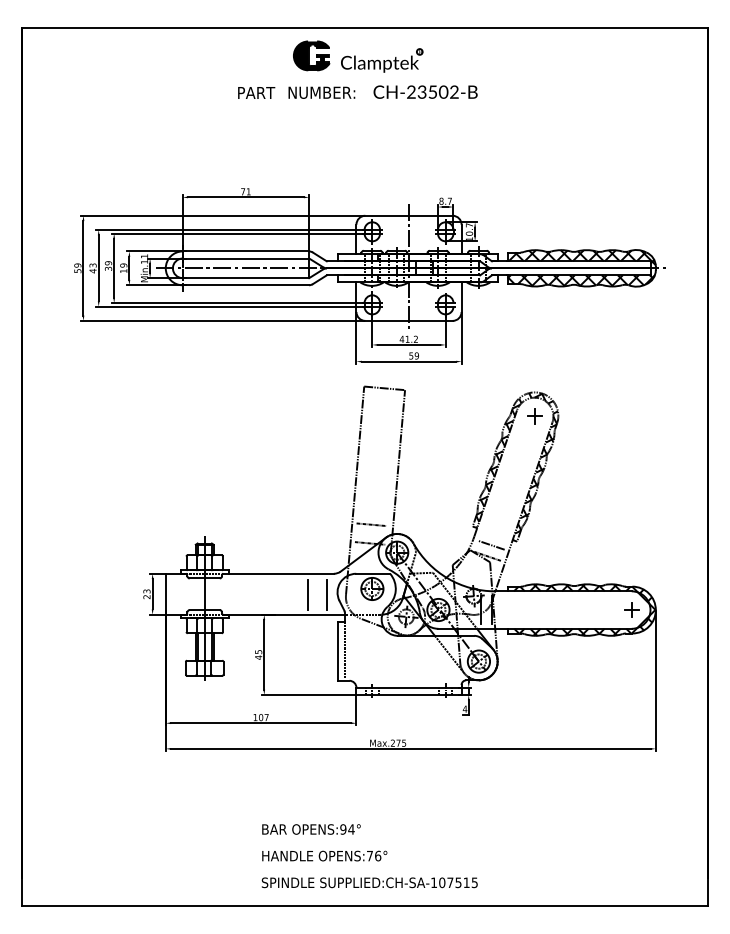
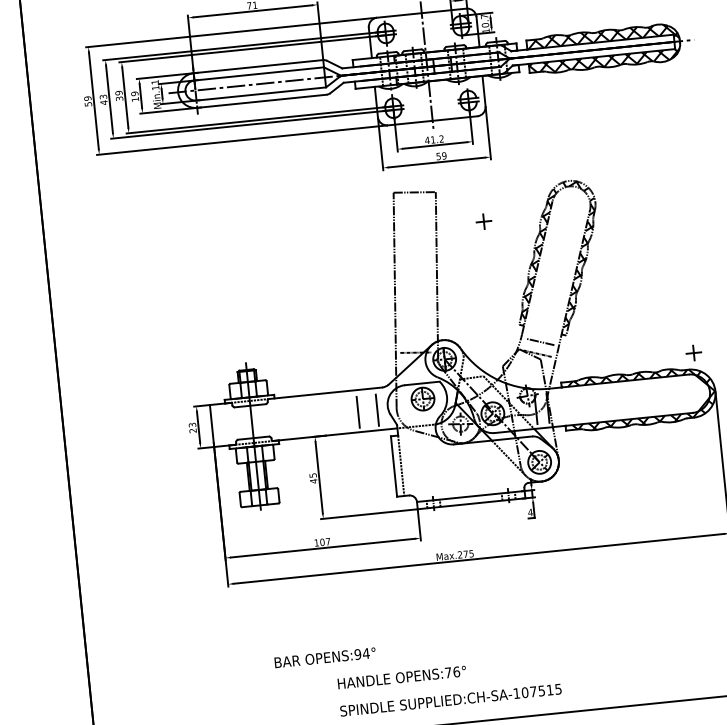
part: (534, 416) -> (483, 221), moved
line: (371, 524) -> (415, 333), removed
part: (631, 609) -> (693, 352), moved
text: (311, 829) -> (325, 657), moved

